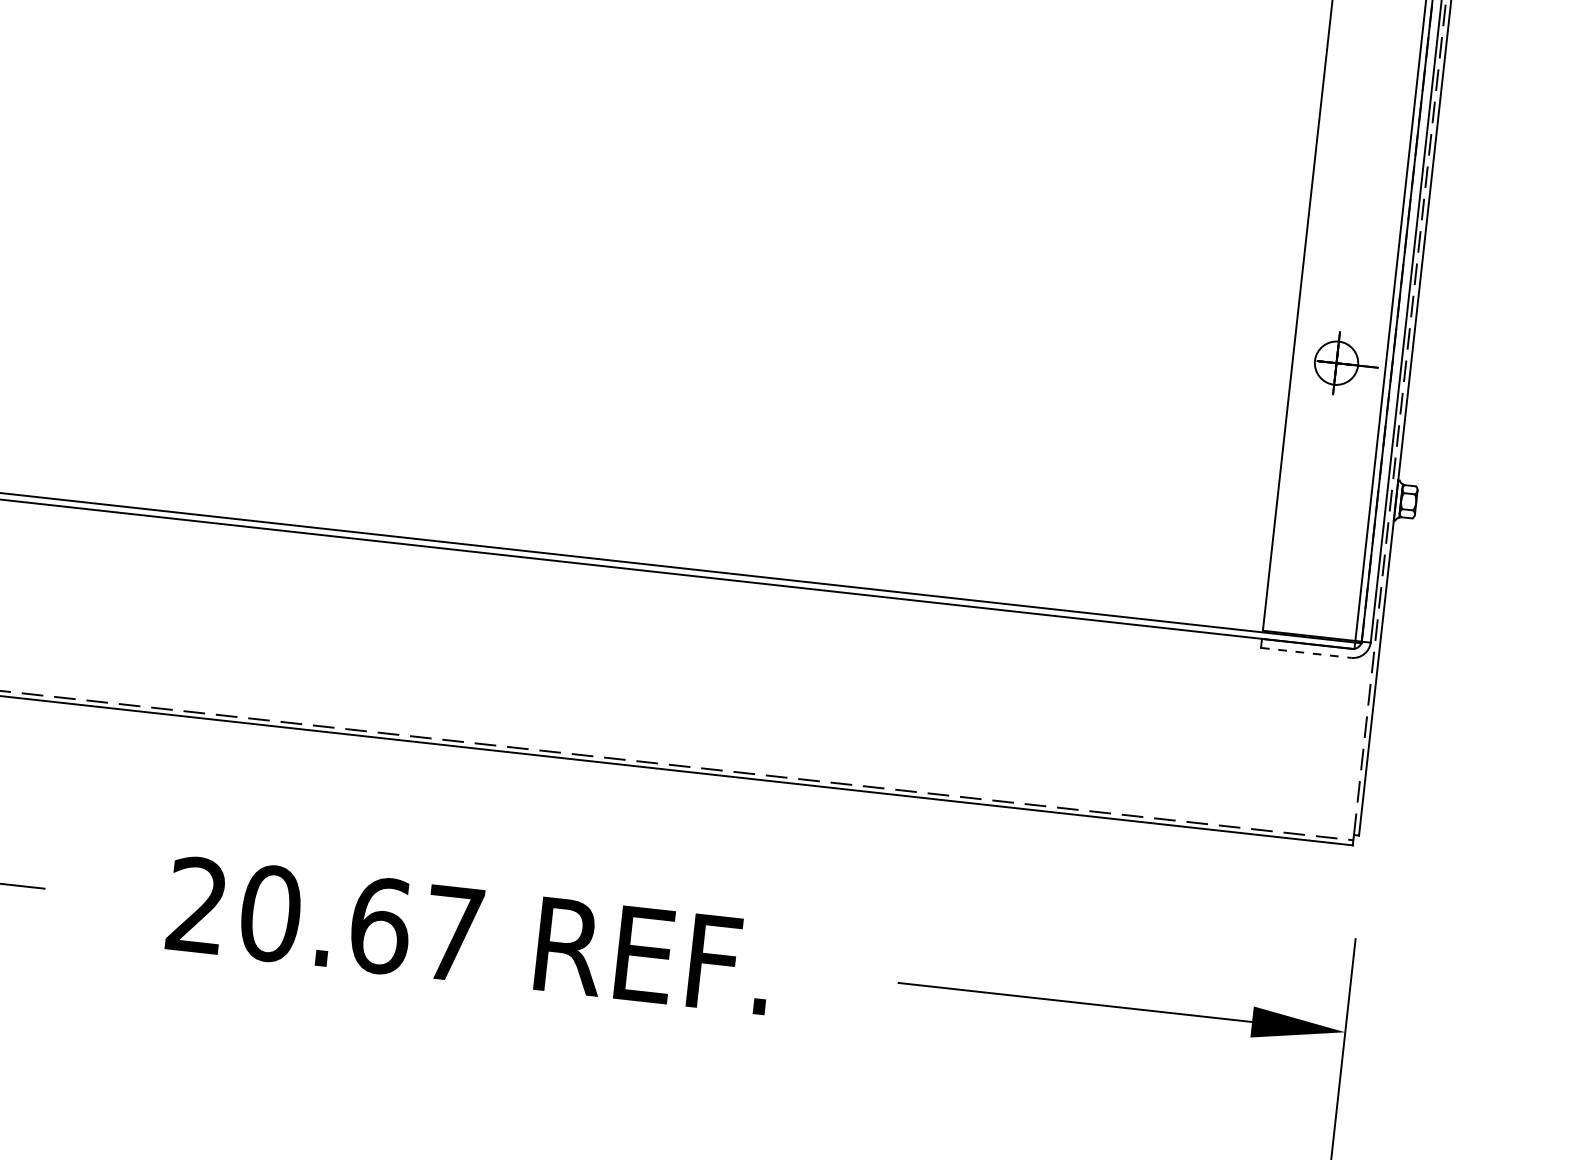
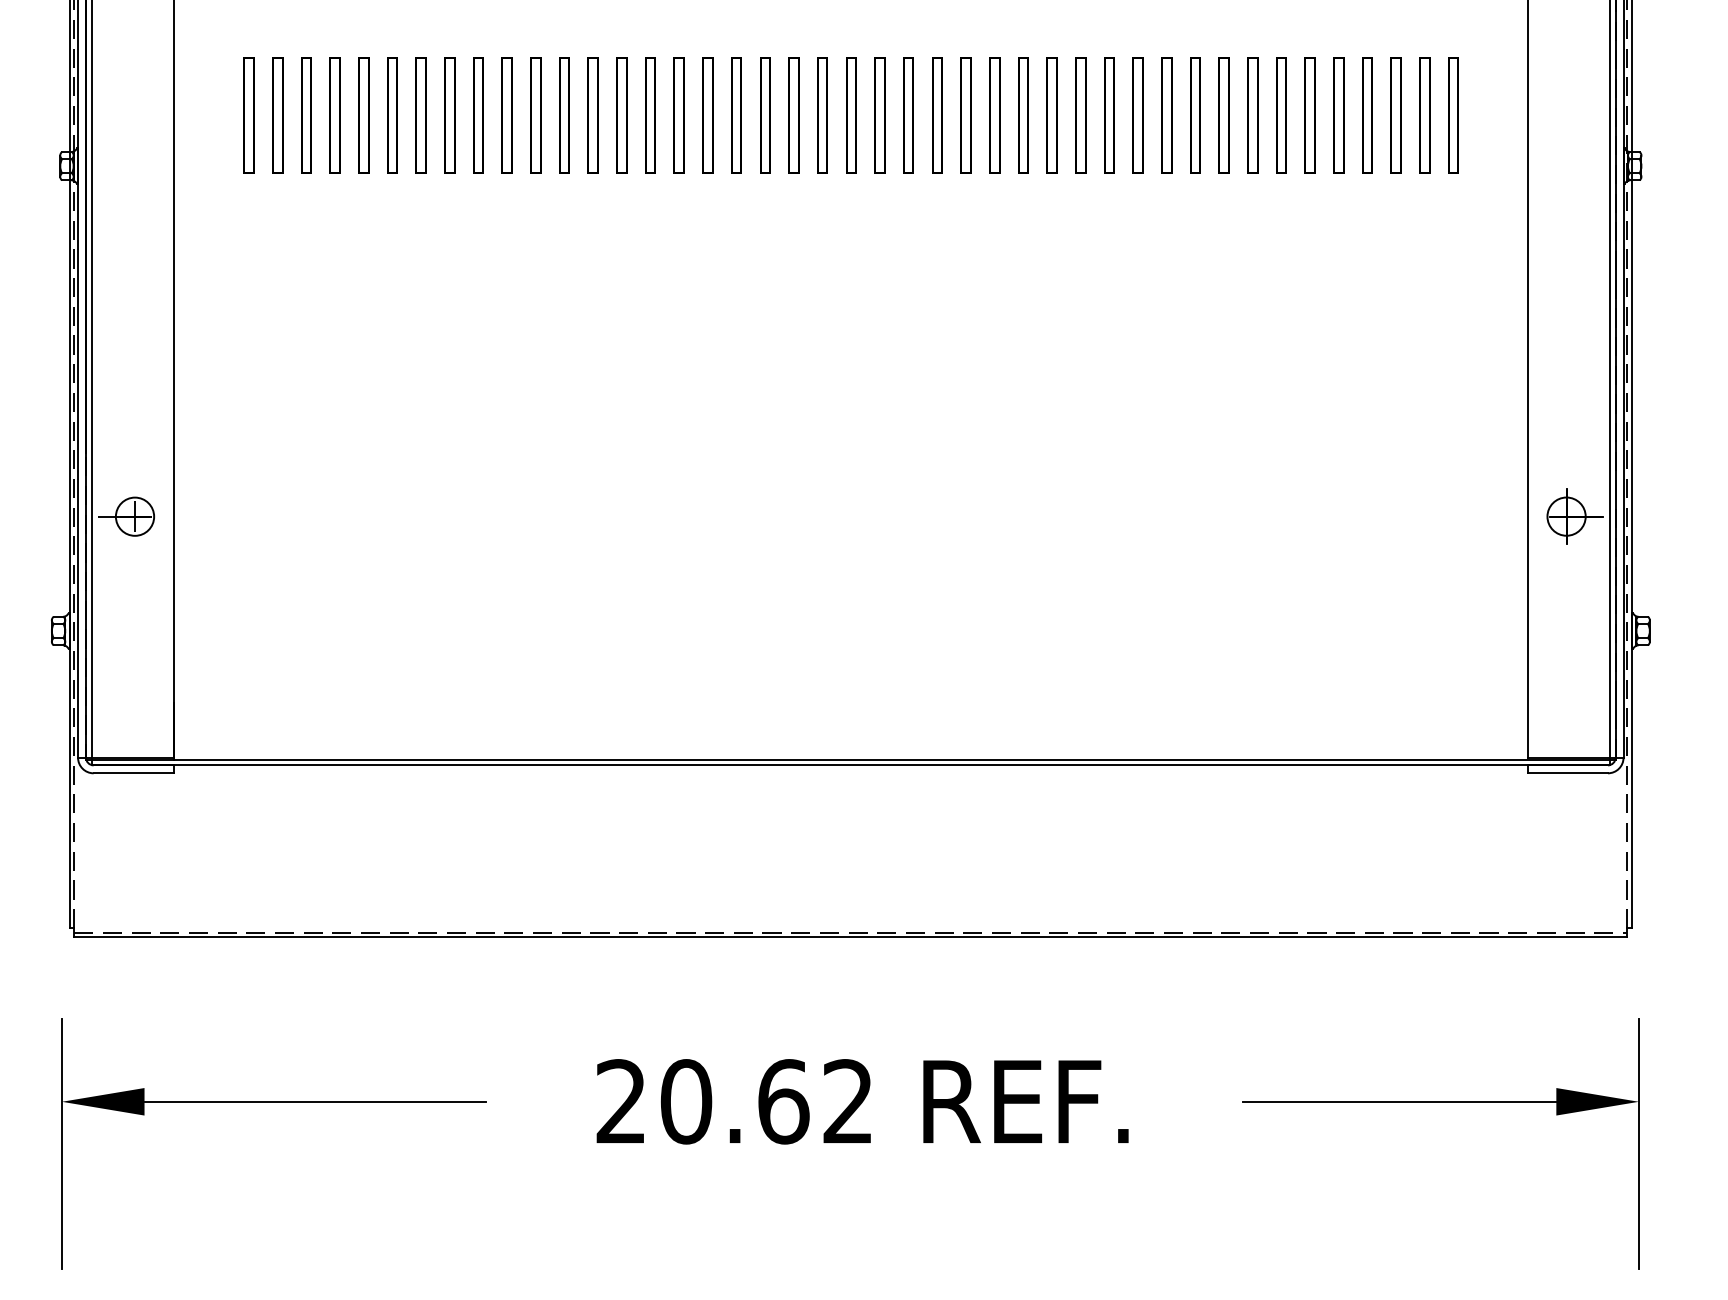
line: (1305, 653) -> (1567, 773), dashed -> solid
text: (452, 933) -> (847, 1101), 20.67 -> 20.62

